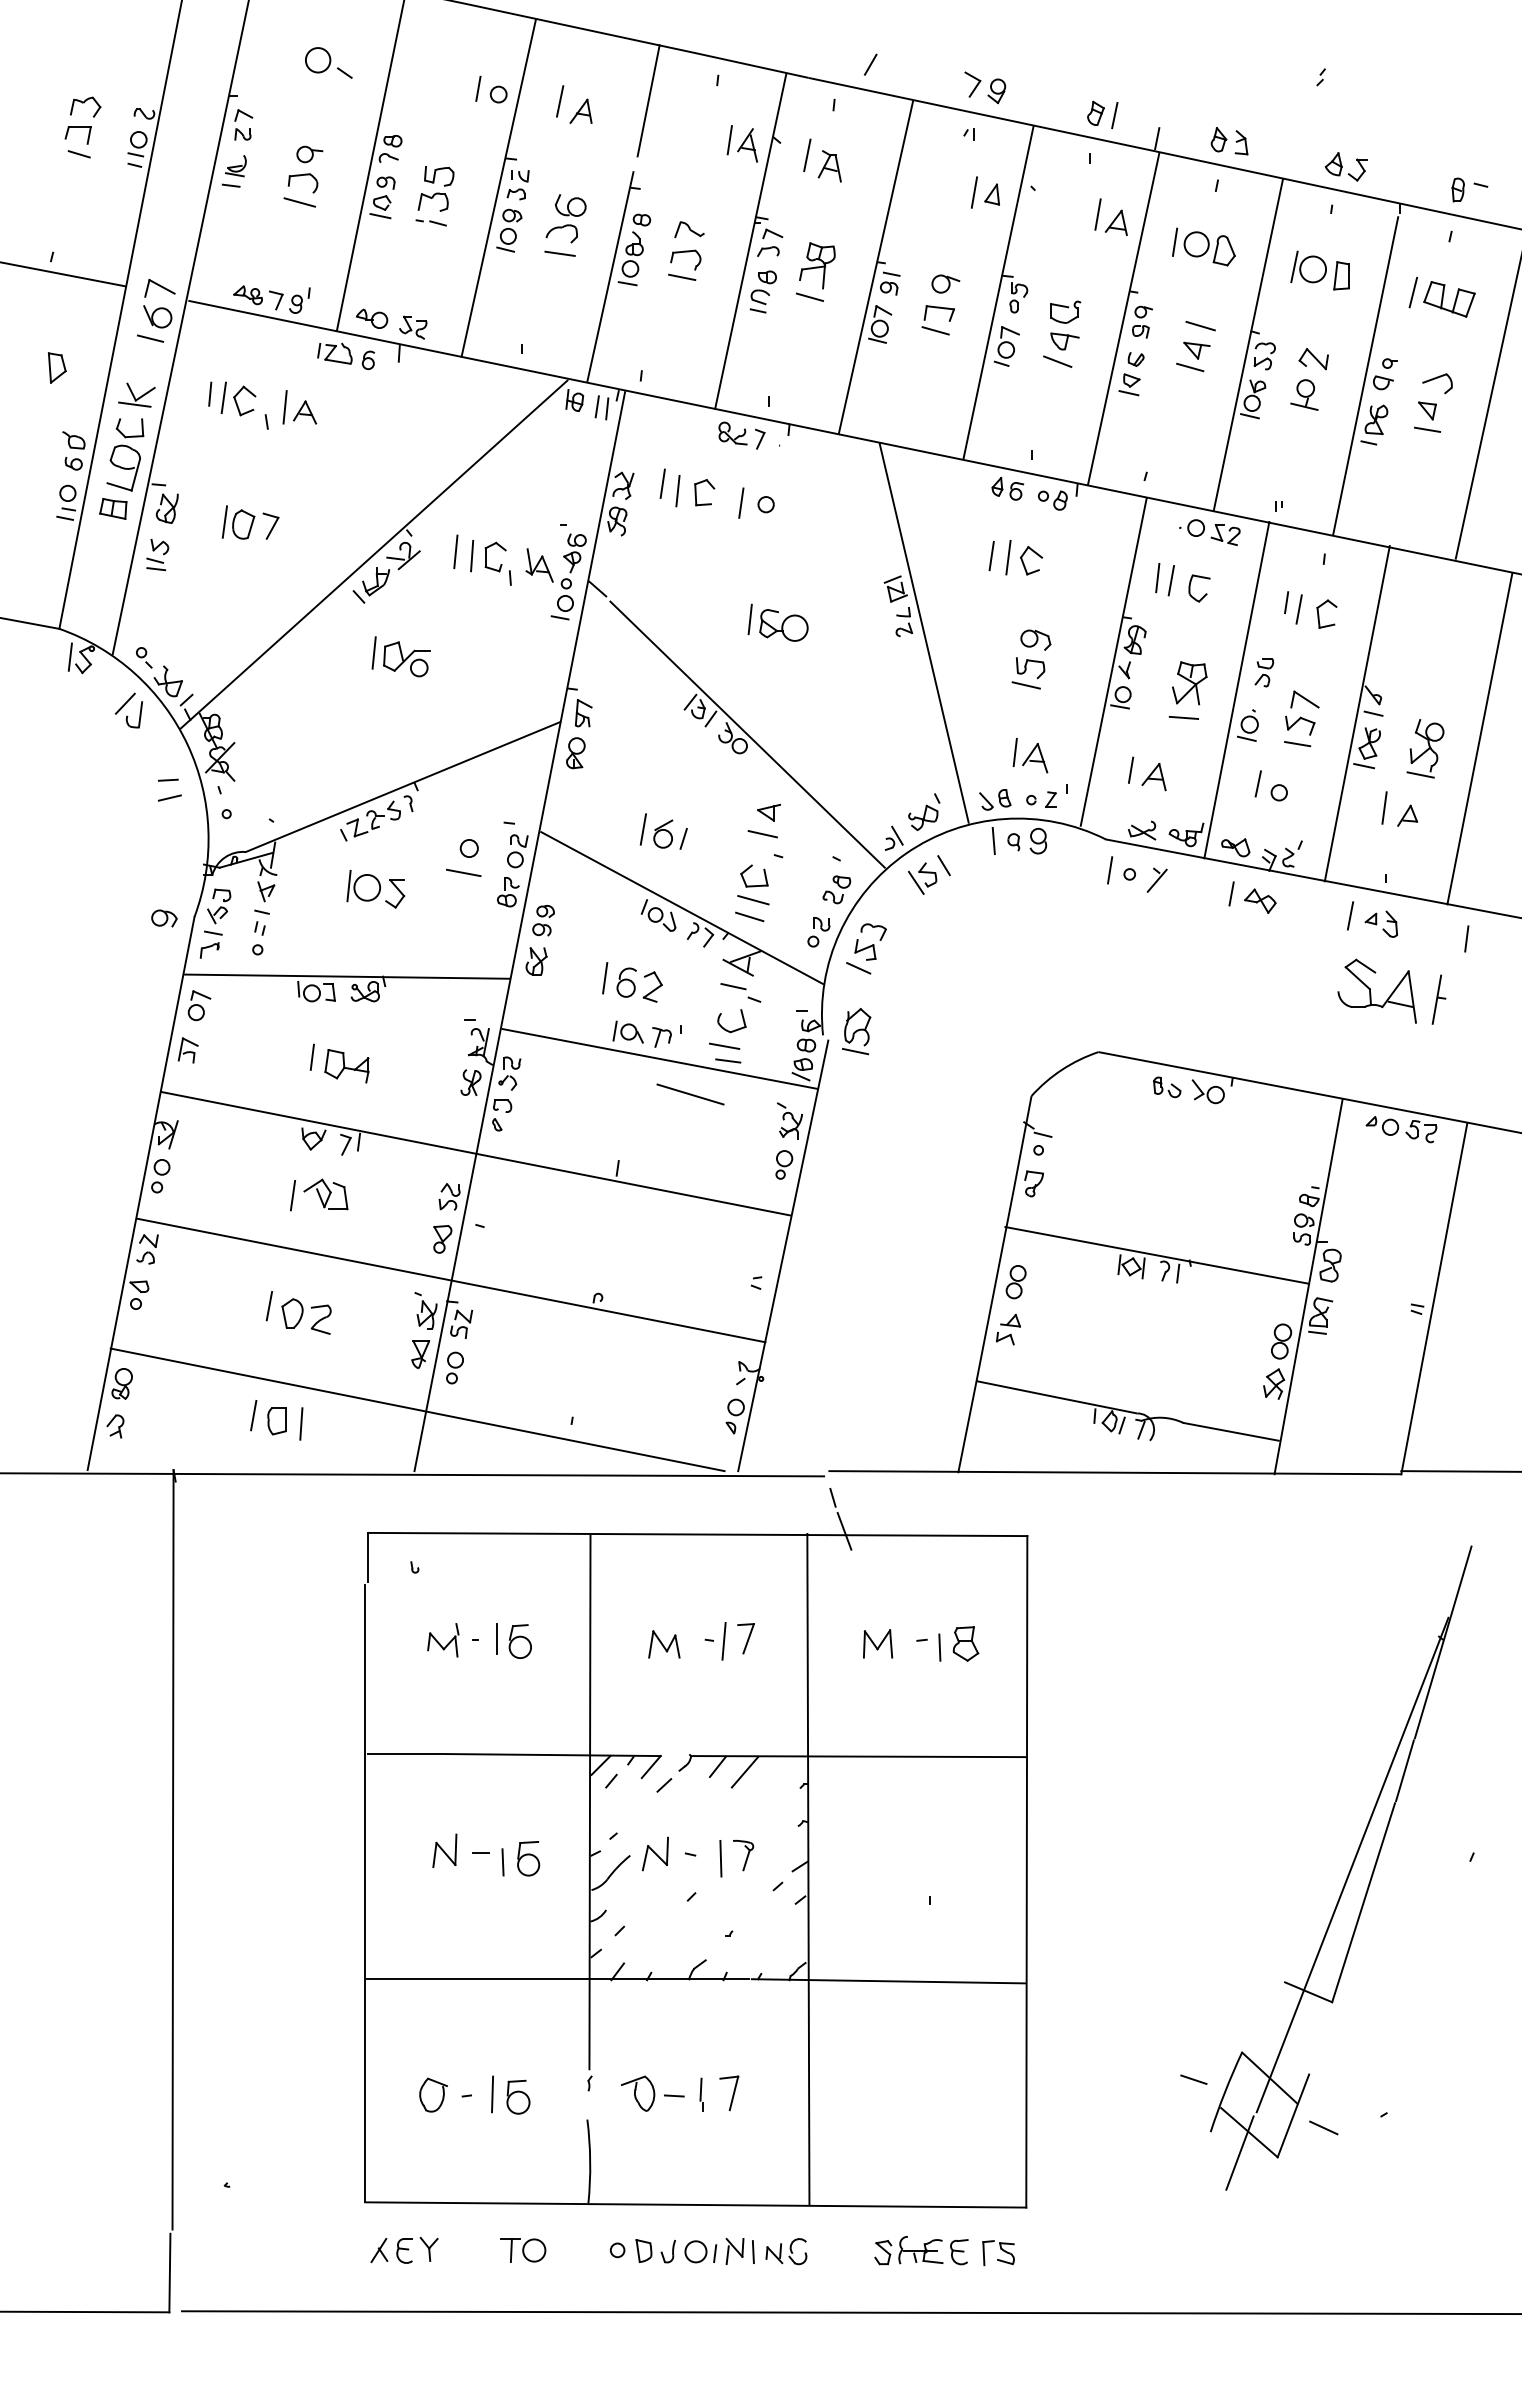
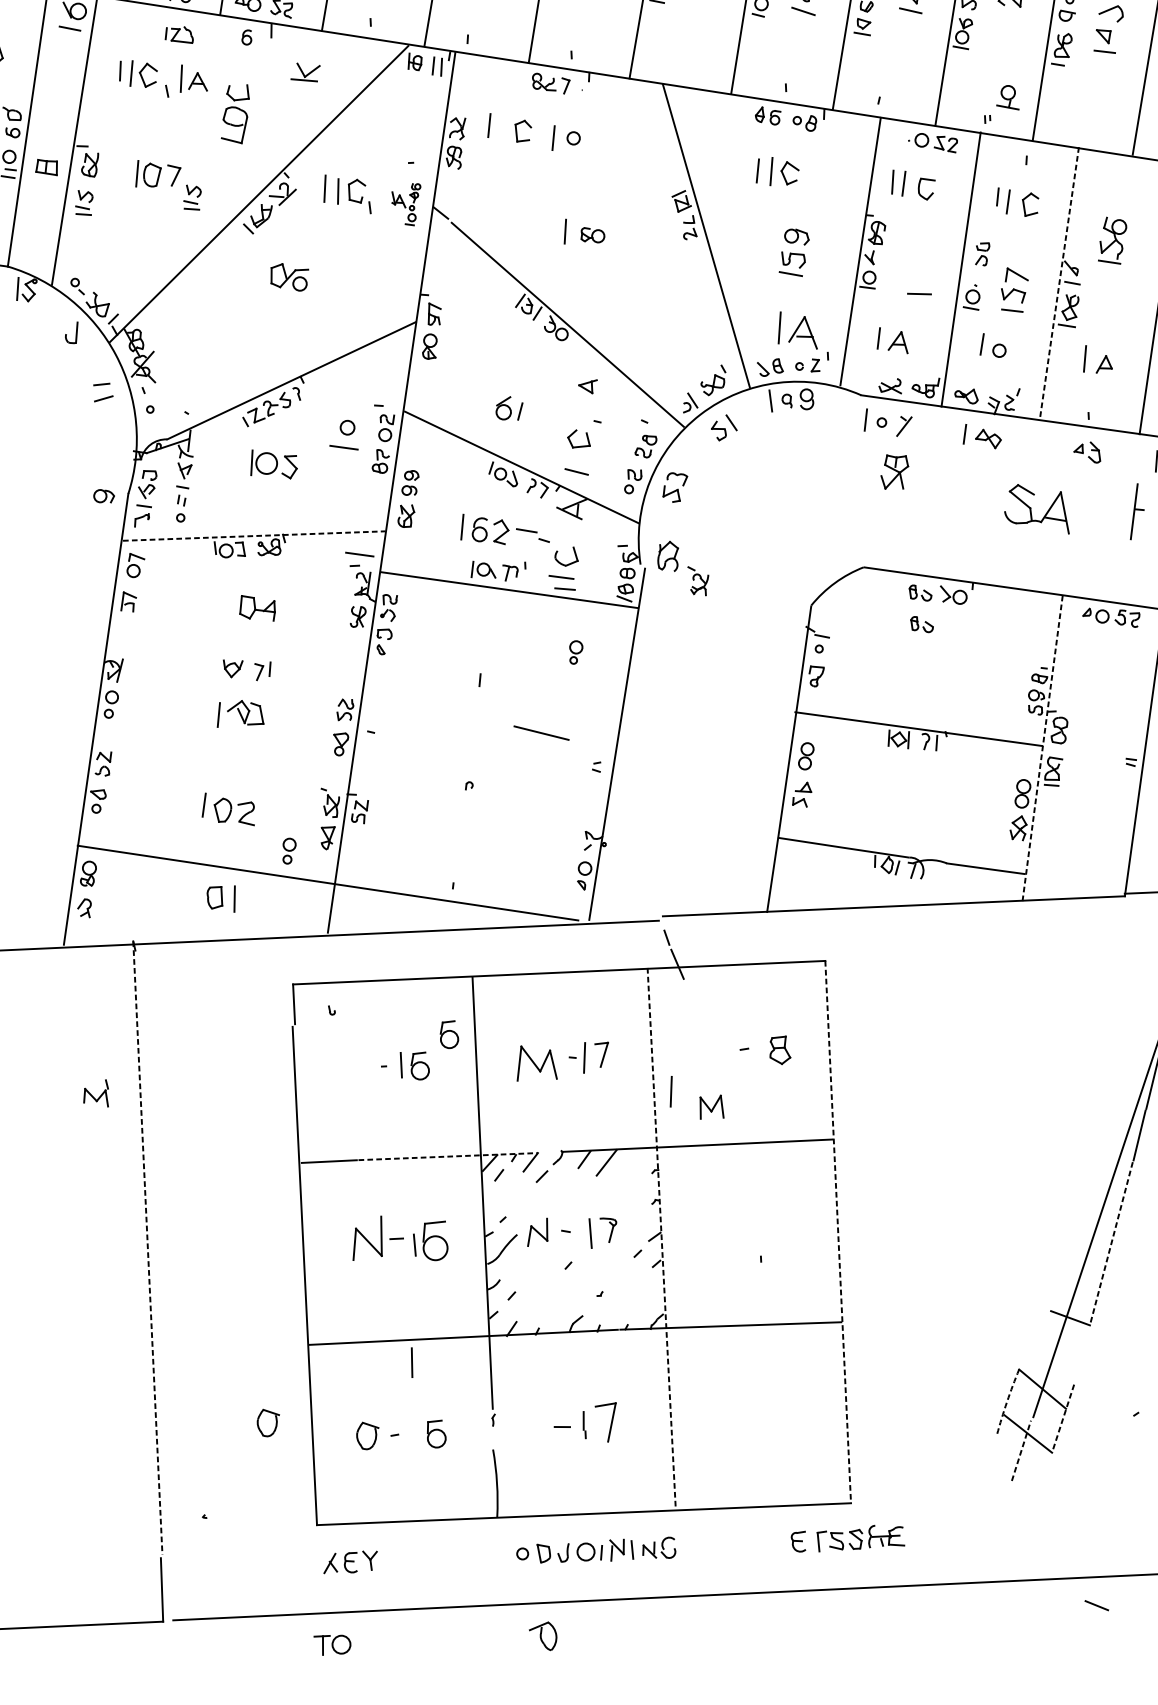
part: (334, 353) -> (178, 35), moved
part: (136, 394) -> (305, 72), moved
part: (1304, 394) -> (1007, 97), moved
part: (126, 447) -> (235, 108), moved
line: (677, 490) -> (501, 130), removed
part: (291, 554) -> (192, 197), added
part: (555, 576) -> (406, 204), size x0.6
part: (783, 625) -> (592, 235), size x0.6
line: (373, 652) -> (262, 273), removed
part: (1189, 683) -> (894, 472), moved
line: (124, 703) -> (63, 324), removed
line: (1357, 713) -> (1059, 283), solid -> dashed
part: (1425, 748) -> (1112, 240), moved
part: (1030, 755) -> (797, 330), size x1.4
line: (643, 829) -> (487, 405), removed
line: (762, 834) -> (583, 404), removed
line: (915, 882) -> (709, 437), removed
line: (753, 900) -> (579, 458), removed
line: (1350, 915) -> (1061, 447), removed
line: (858, 968) -> (666, 509), removed
line: (347, 976) -> (254, 535), solid -> dashed
part: (1376, 990) -> (1035, 509), moved
part: (740, 992) -> (532, 535), moved
part: (1438, 999) -> (1136, 511), size x1.4
line: (476, 1005) -> (359, 554), added
line: (855, 1051) -> (667, 576), removed
line: (311, 1056) -> (228, 601), removed
line: (690, 1094) -> (541, 733), moved
part: (789, 1120) -> (698, 580), moved
part: (1167, 1126) -> (922, 624), added
line: (475, 1153) -> (364, 673), removed
part: (784, 1164) -> (576, 652), moved
line: (450, 1280) -> (349, 777), removed
line: (1308, 1286) -> (1042, 748), solid -> dashed
part: (454, 1367) -> (289, 850), moved
line: (253, 1415) -> (195, 894), removed
part: (557, 1604) -> (448, 1034), added
part: (443, 1640) -> (96, 1094), moved
part: (878, 1643) -> (712, 1106), moved
part: (664, 1644) -> (536, 1062), size x1.6
line: (939, 1647) -> (758, 1054), removed
line: (828, 1688) -> (670, 1091), added
line: (550, 1755) -> (448, 1156), solid -> dashed
line: (173, 1849) -> (148, 1247), solid -> dashed
part: (444, 1850) -> (367, 1237), size x1.6
part: (528, 1858) -> (435, 1241), size x1.4
line: (808, 1869) -> (661, 1238), solid -> dashed
line: (1026, 1871) -> (837, 1231), solid -> dashed
line: (1363, 1903) -> (1111, 1244), solid -> dashed
part: (311, 2072) -> (268, 1422), added
line: (1193, 2079) -> (980, 1393), removed
arc: (1225, 2091) -> (1007, 1401), solid -> dashed
part: (637, 2093) -> (542, 1636), moved
part: (729, 2093) -> (606, 1422), size x1.4
line: (492, 2094) -> (412, 1362), moved
line: (1293, 2116) -> (1063, 1419), solid -> dashed
line: (1323, 2127) -> (1096, 1605), moved
line: (1240, 2152) -> (1021, 1450), solid -> dashed
part: (523, 2250) -> (332, 1645), moved
part: (908, 2250) -> (876, 1536), moved

